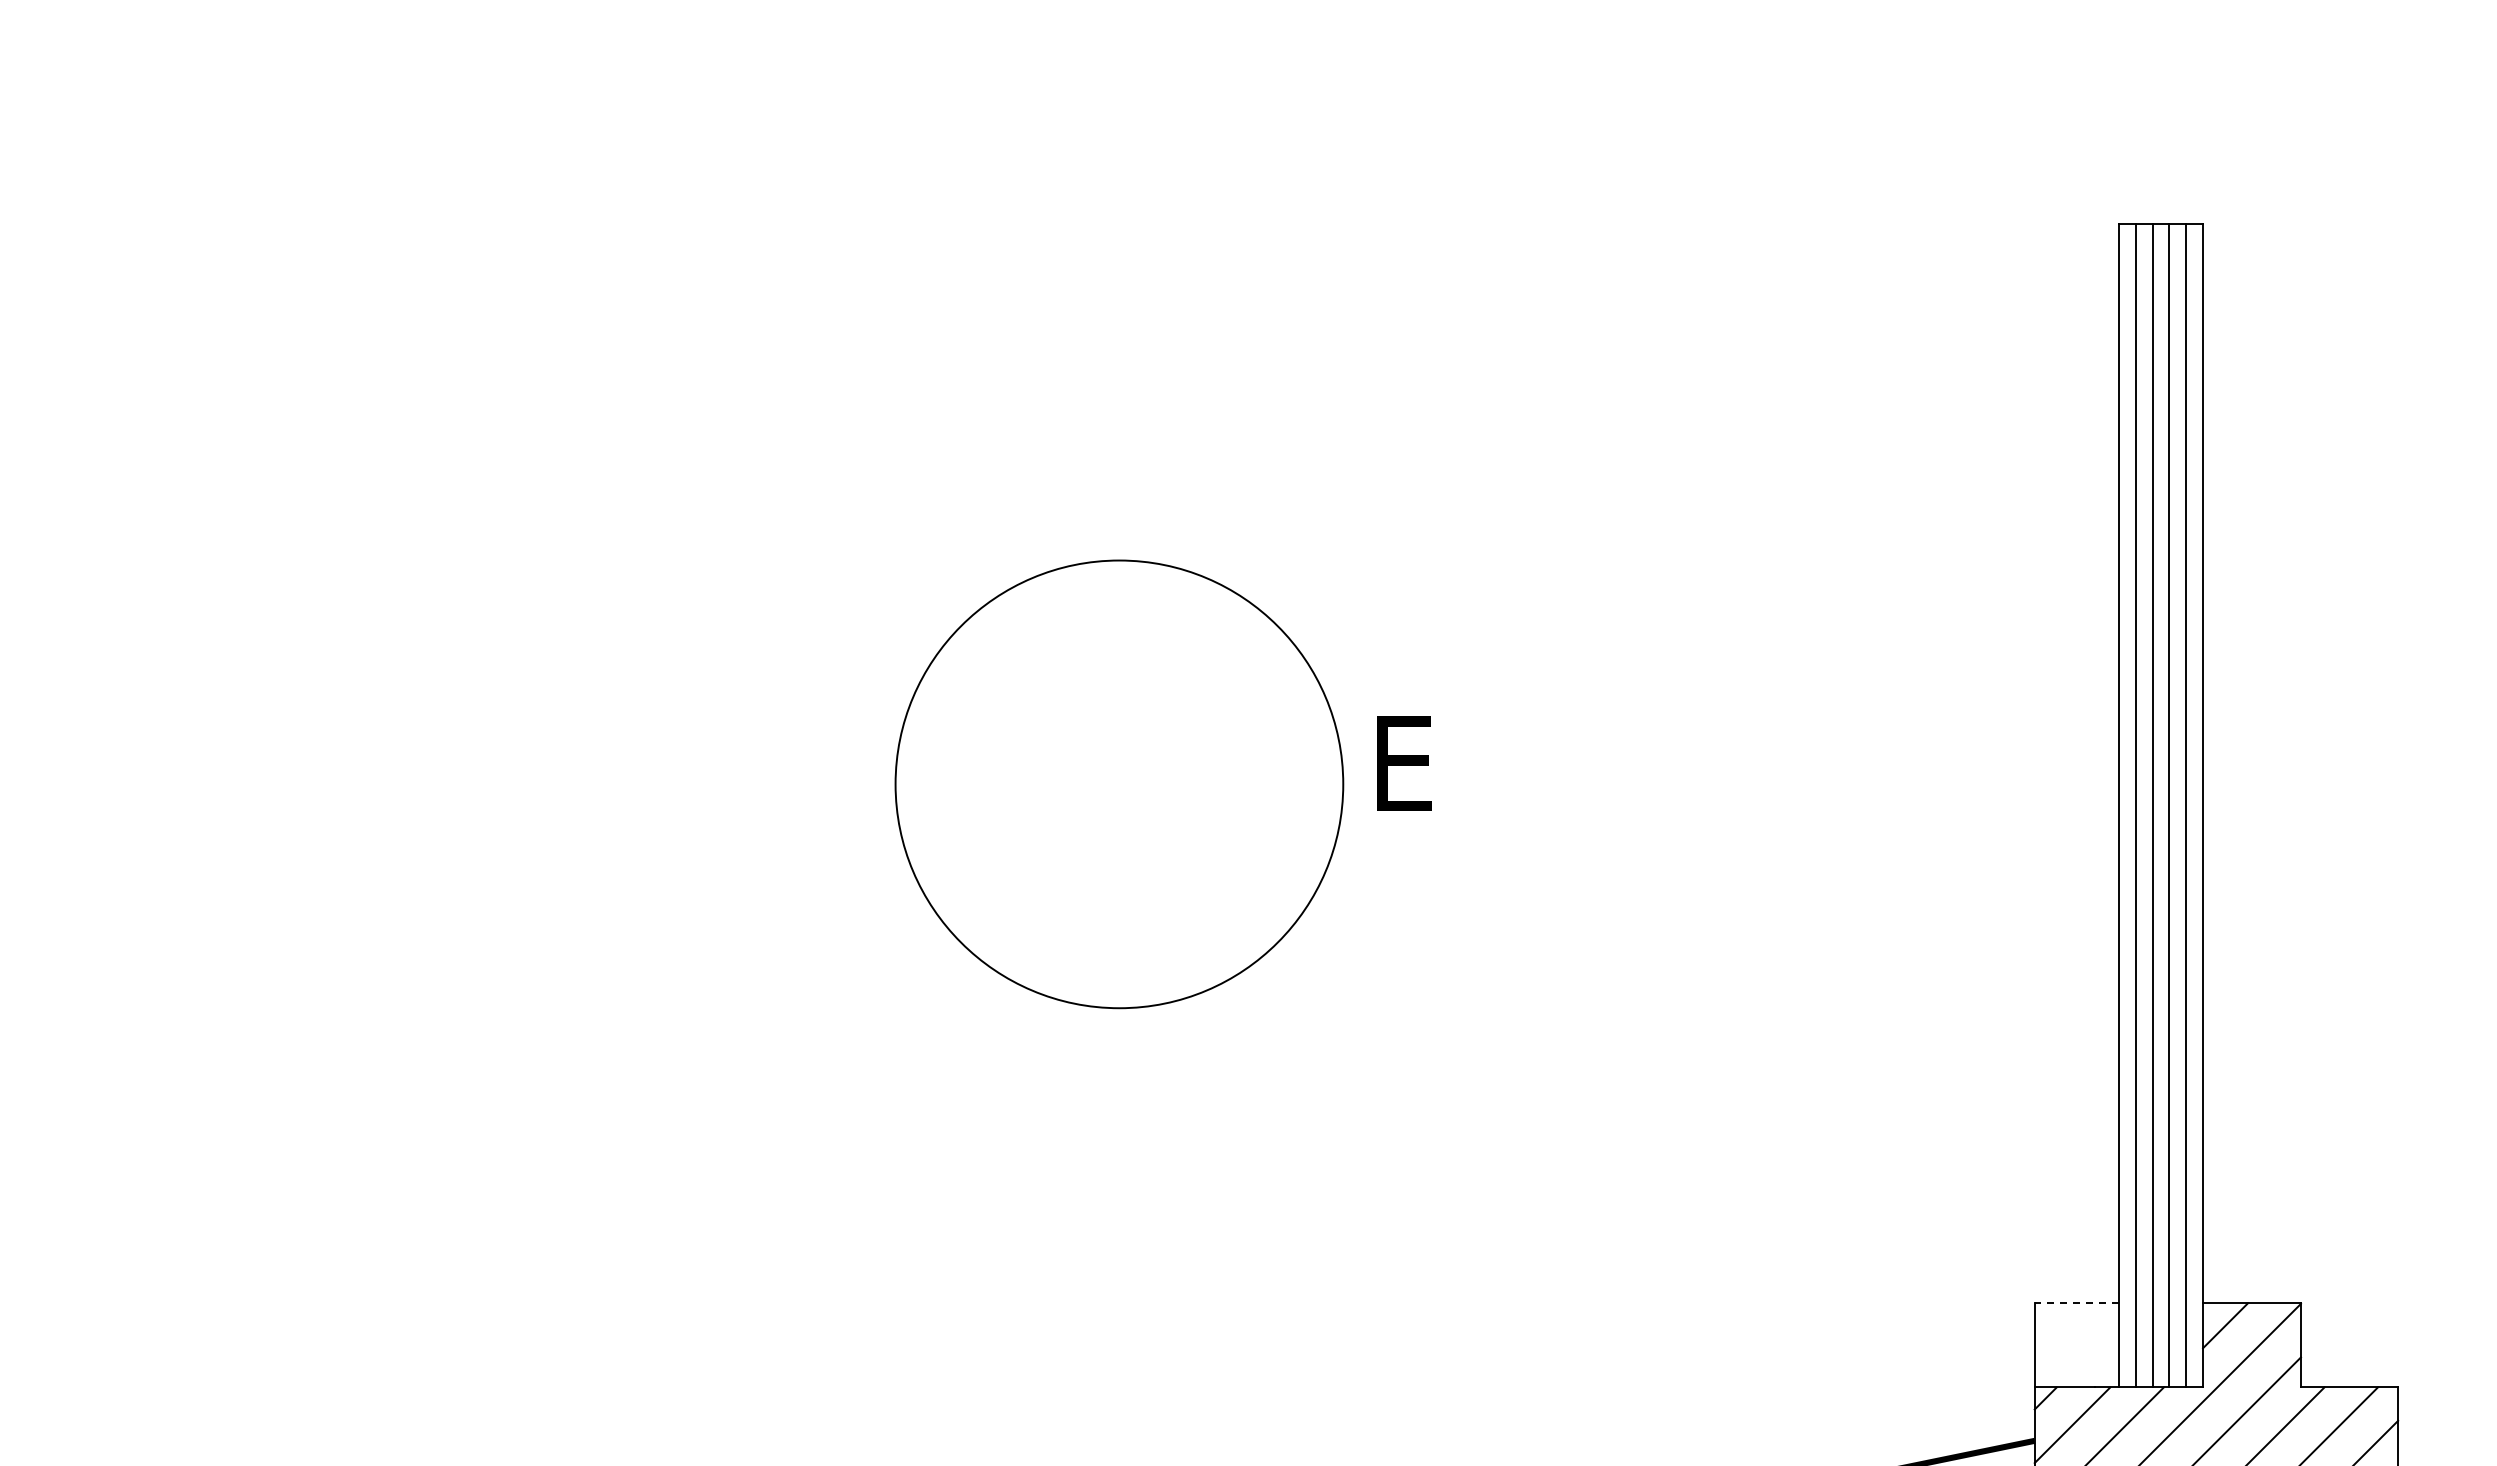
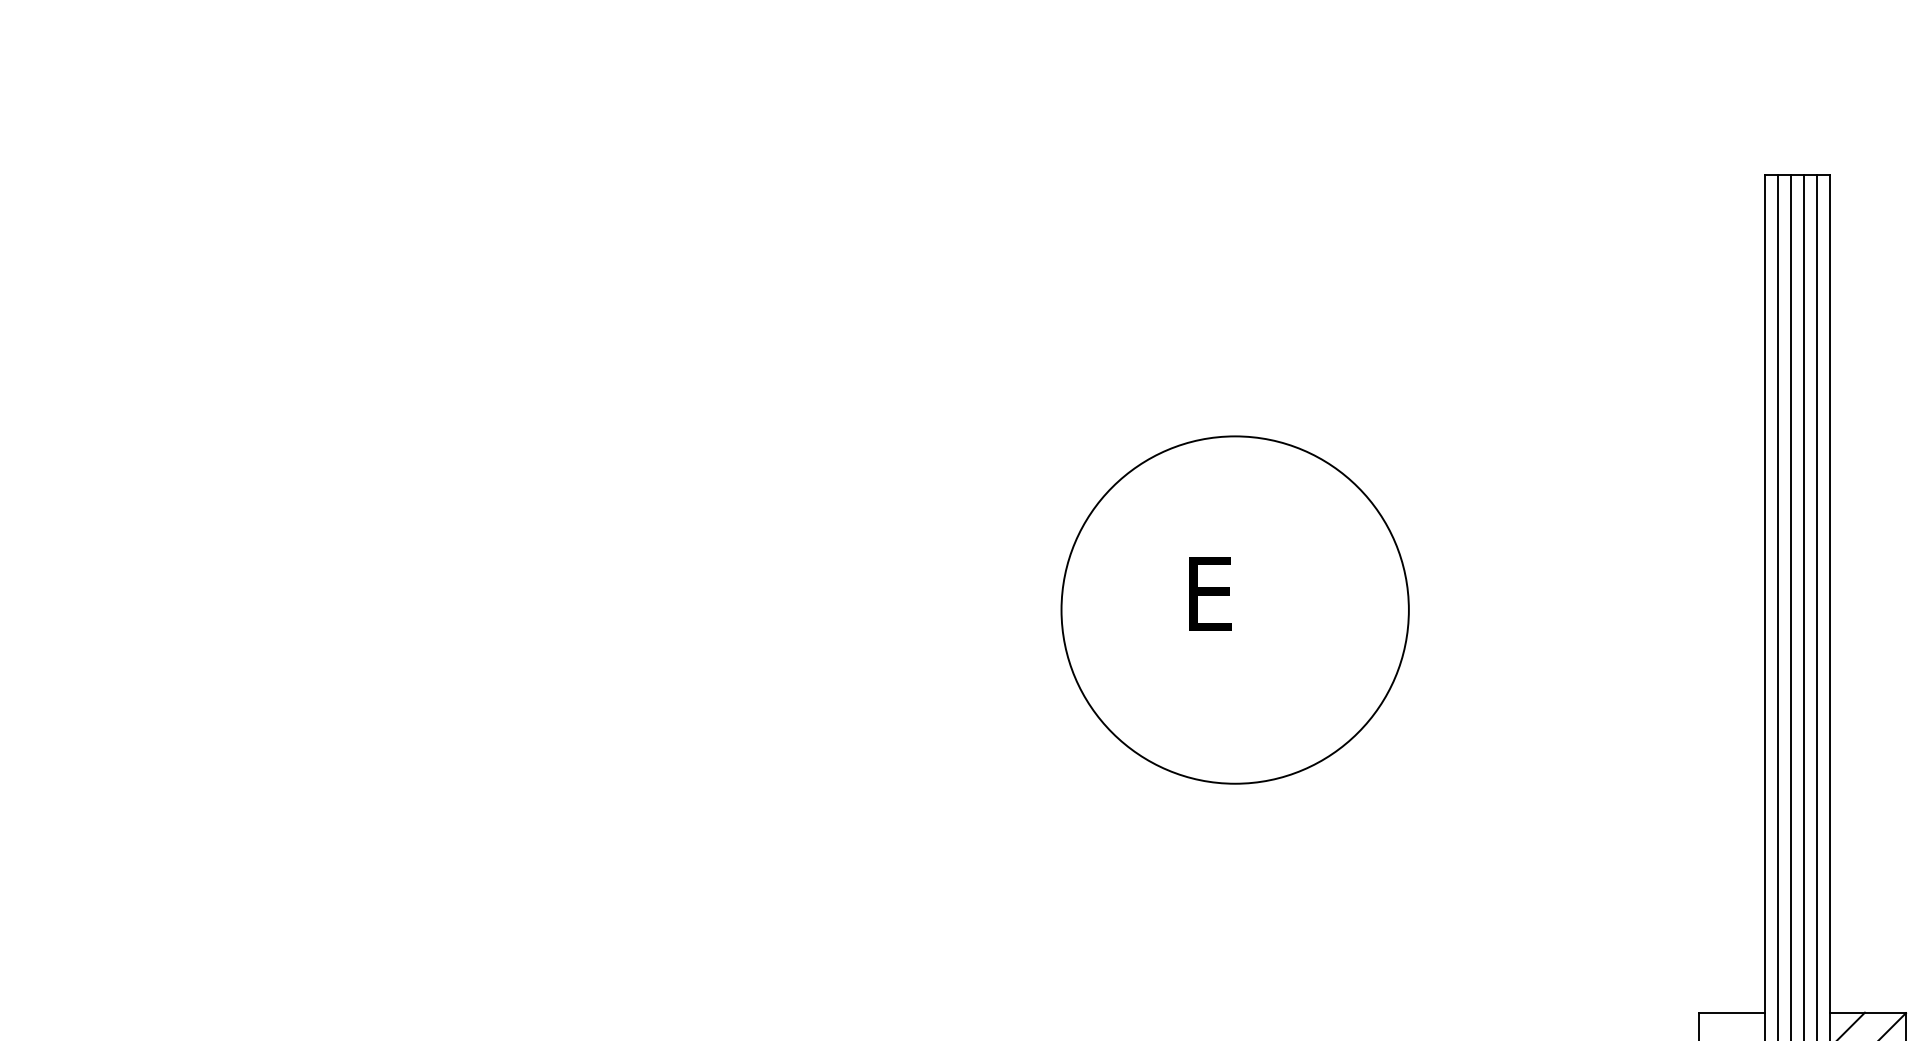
circle: (1119, 784) -> (1235, 610), moved
line: (2076, 1303) -> (1731, 1012), dashed -> solid

